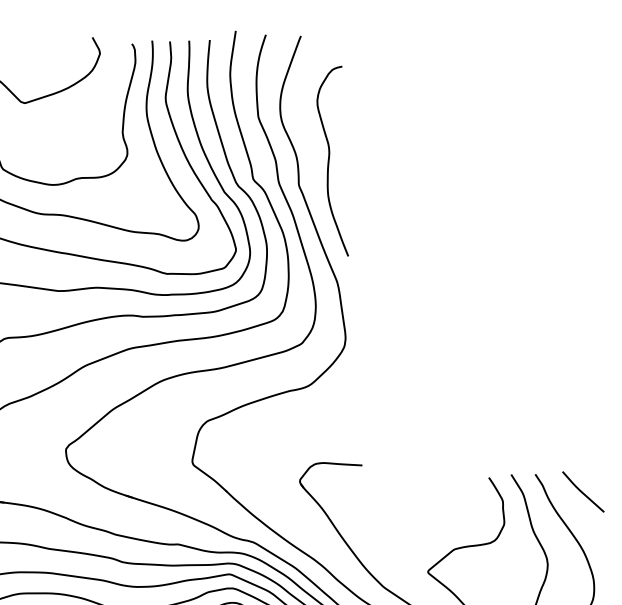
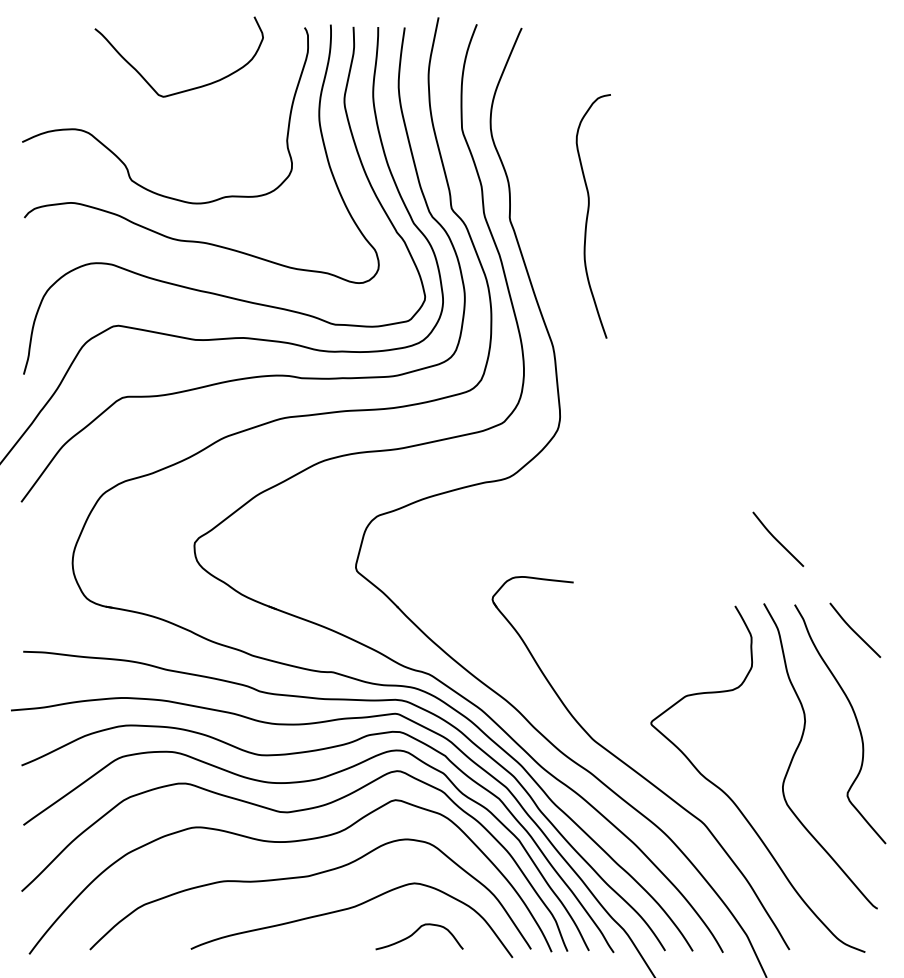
curve: (329, 162) -> (588, 216), moved
curve: (519, 424) -> (777, 539), added

